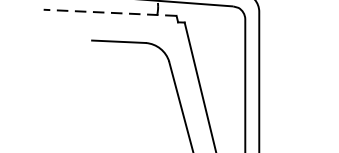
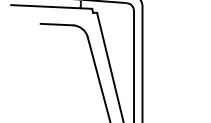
line: (109, 12) -> (51, 6), dashed -> solid

